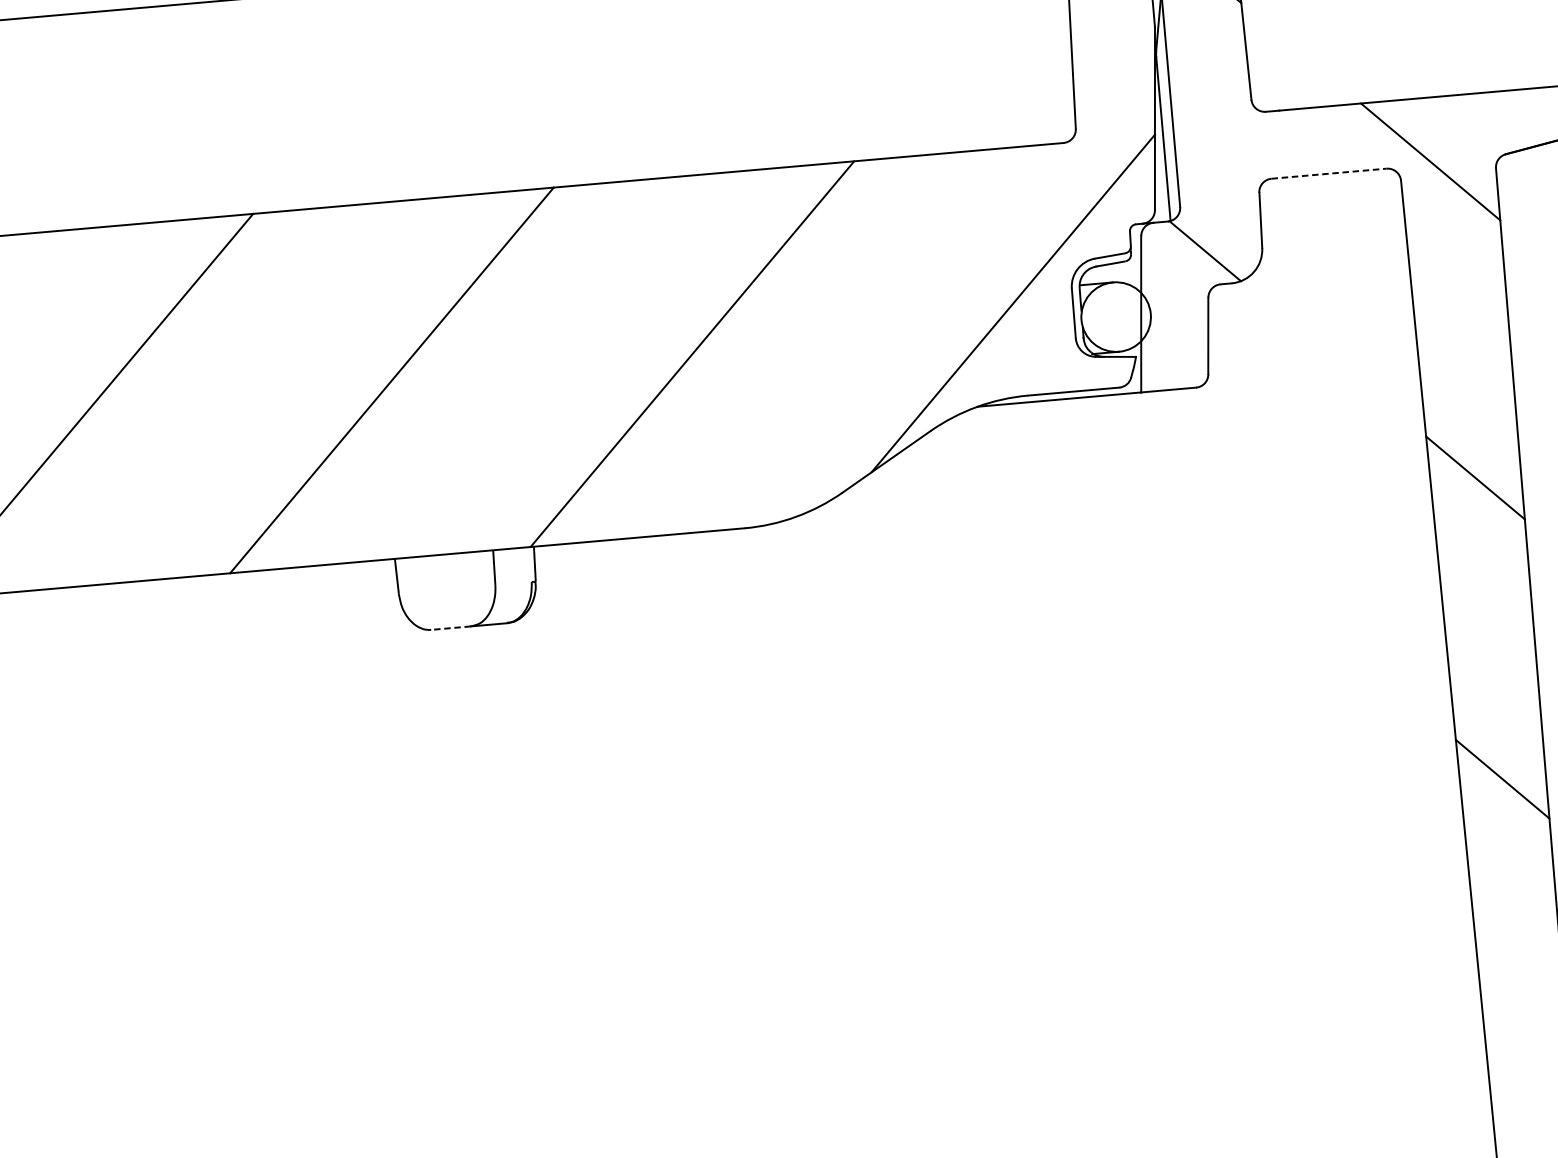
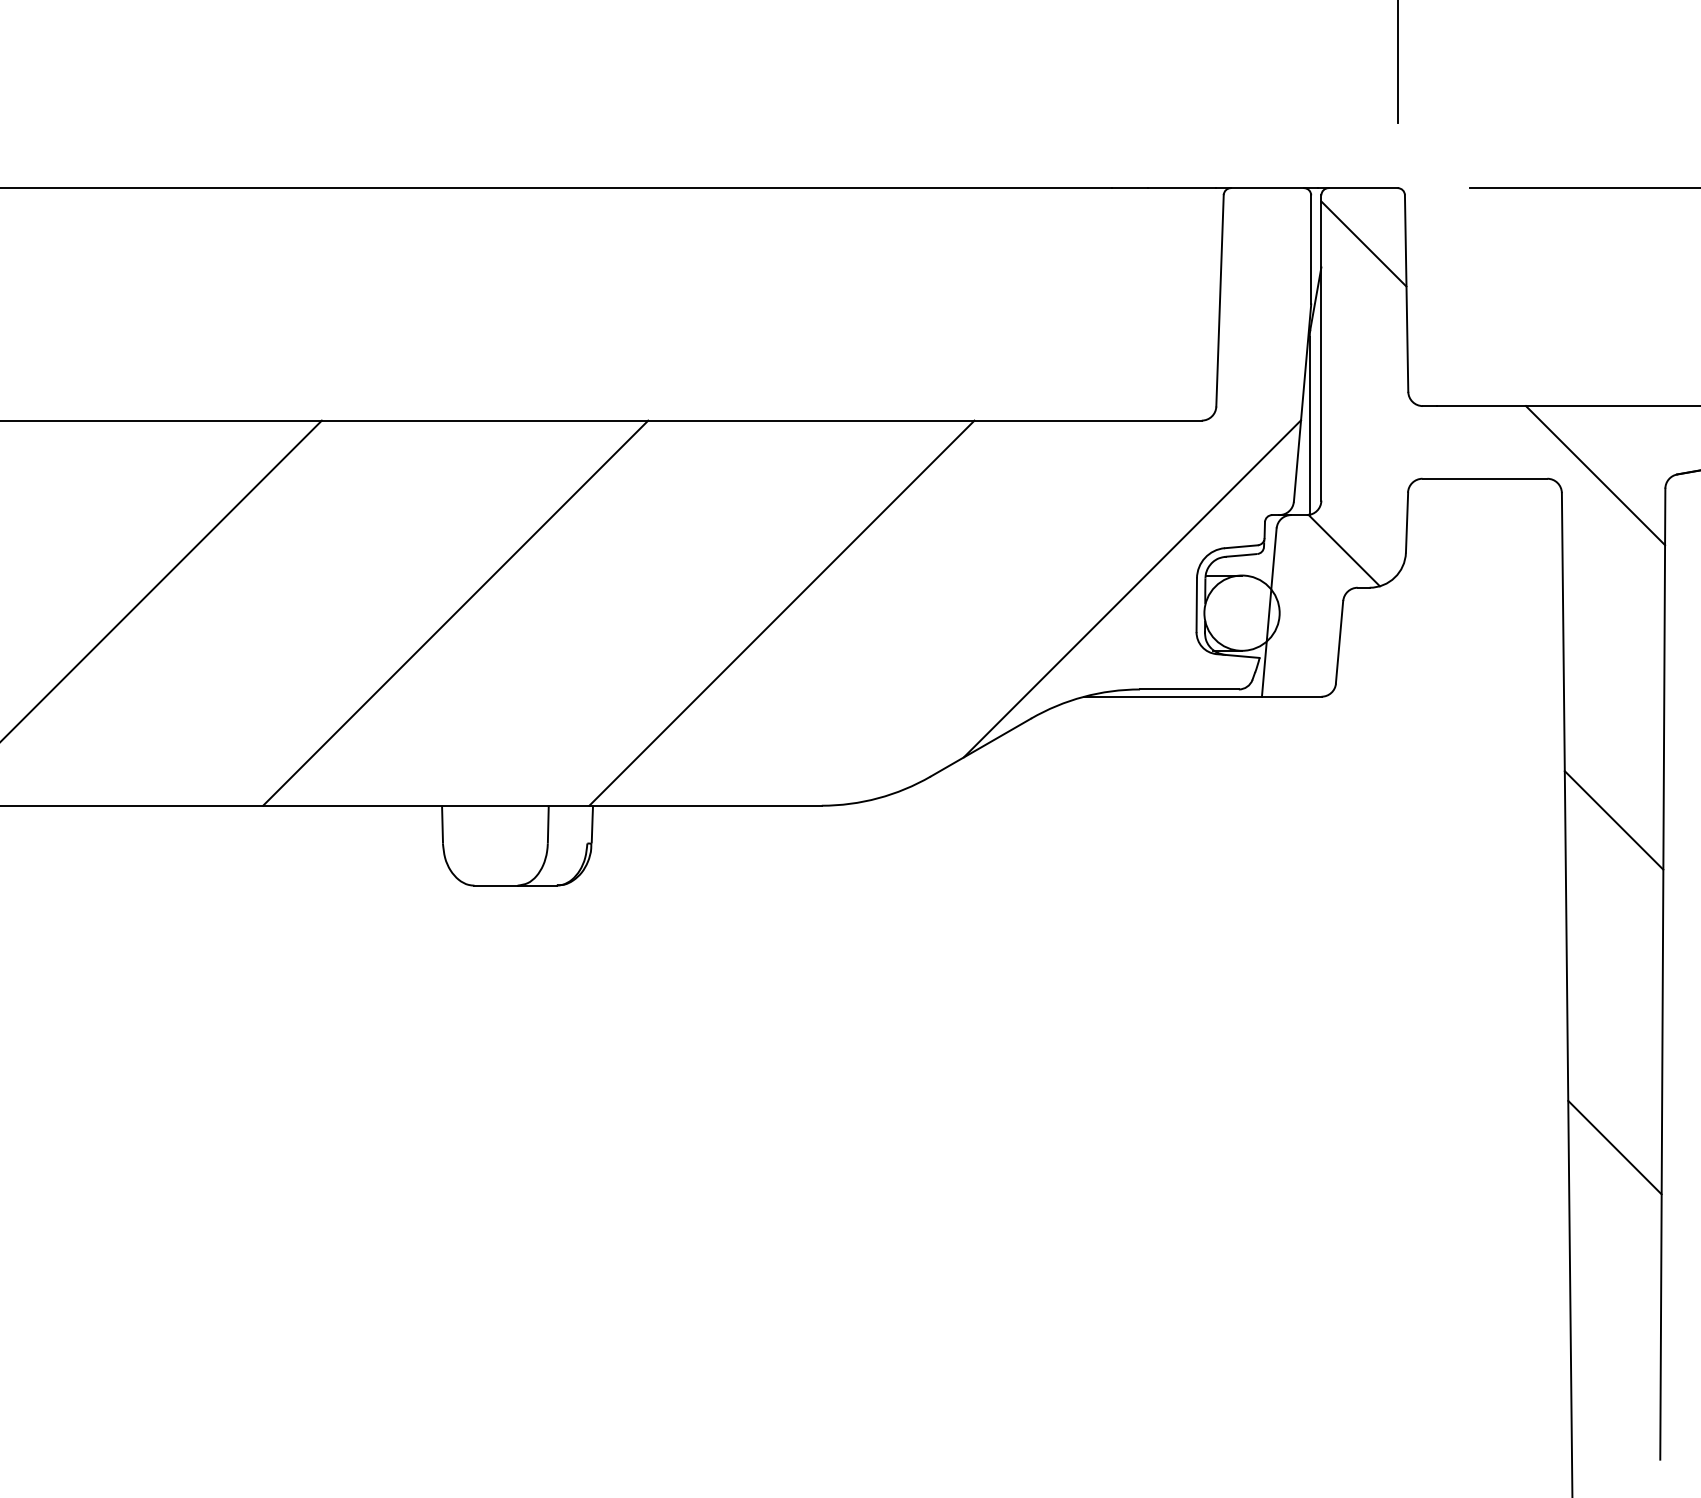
line: (1329, 173) -> (1485, 478), dashed -> solid
line: (451, 627) -> (496, 885), dashed -> solid

